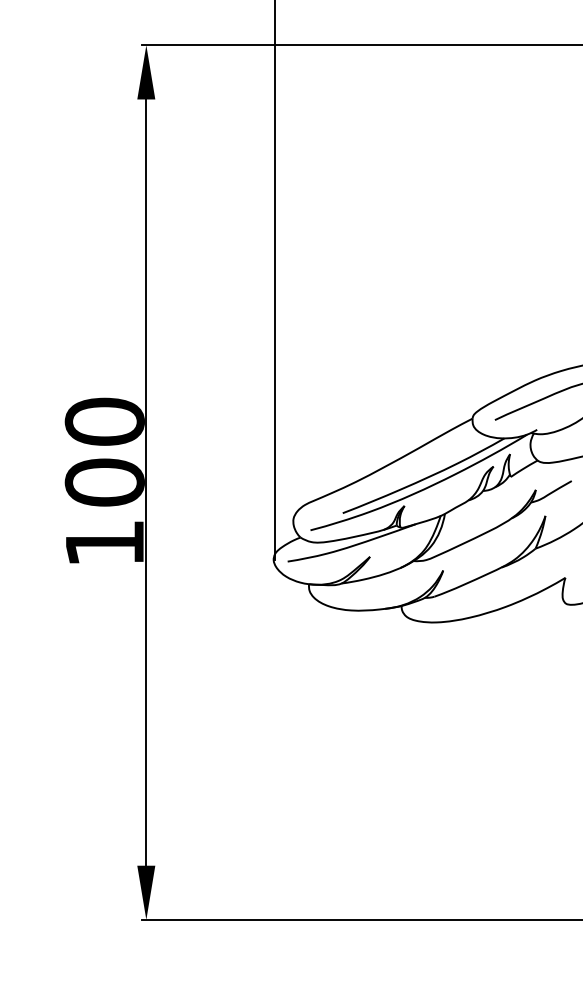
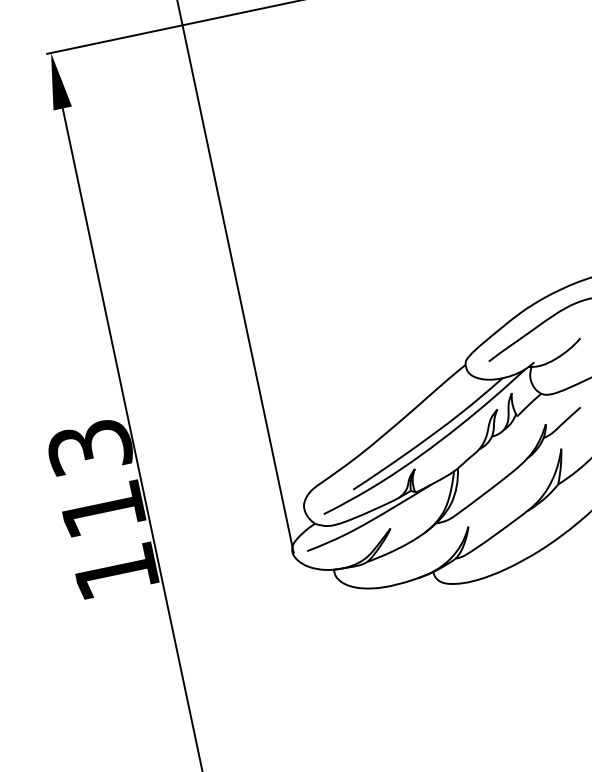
text: (104, 451) -> (95, 477), 100 -> 113

